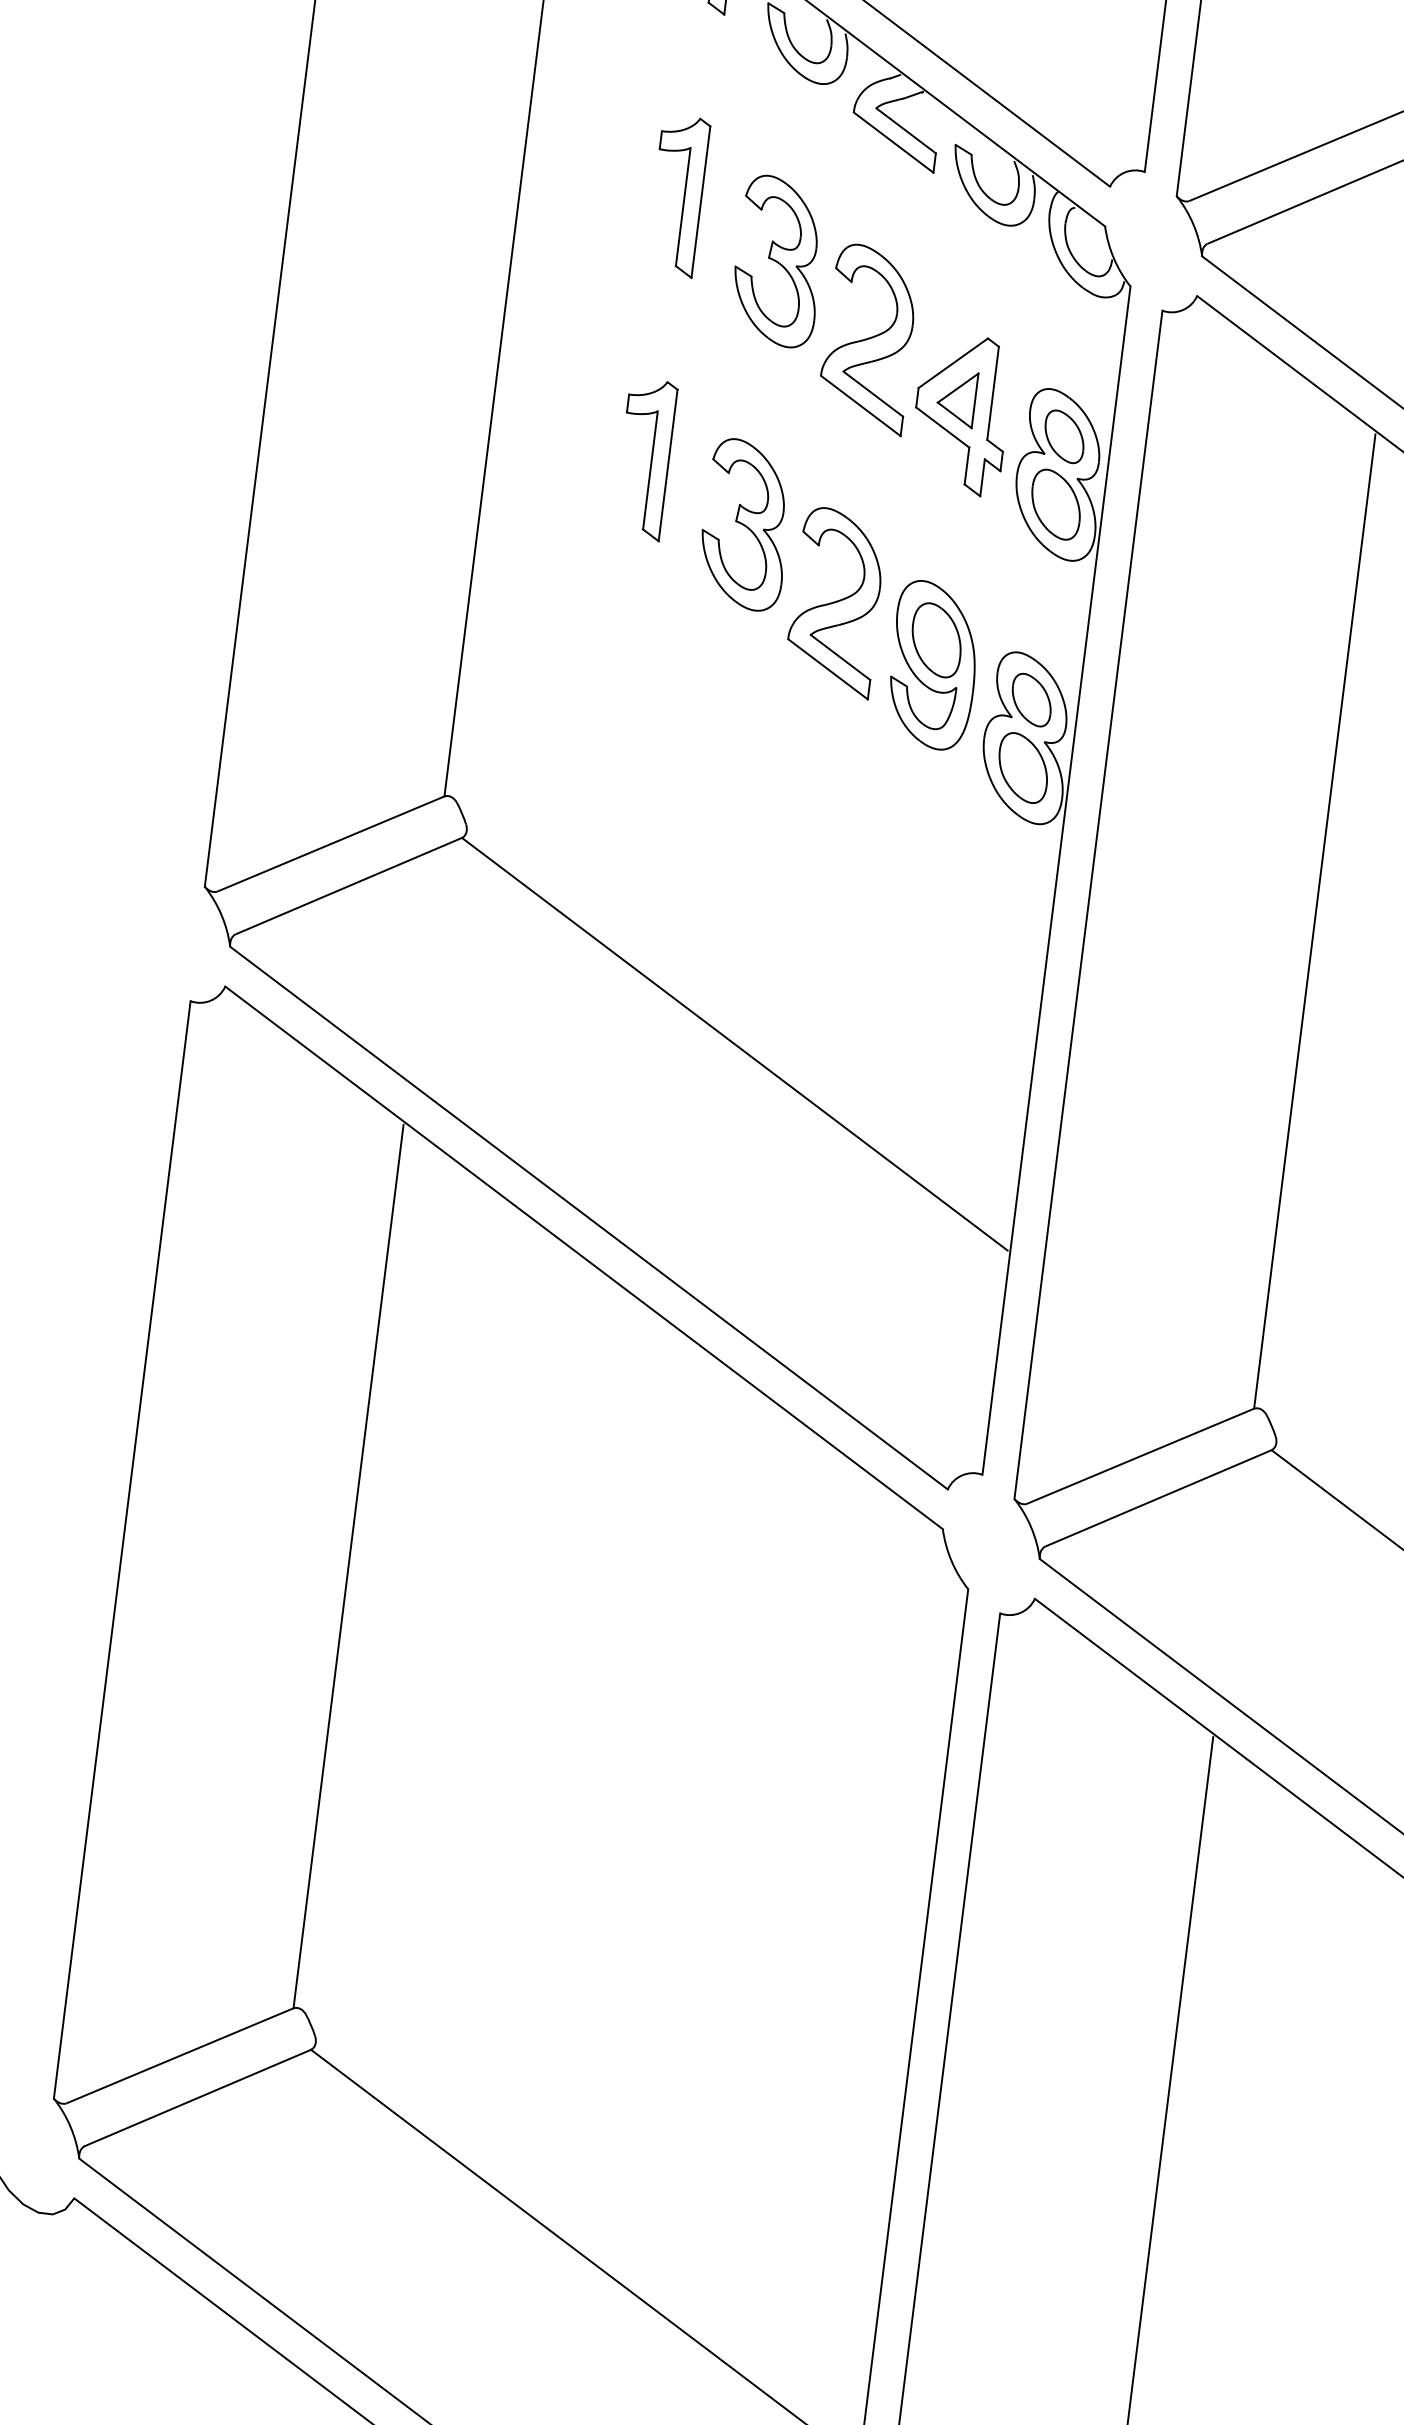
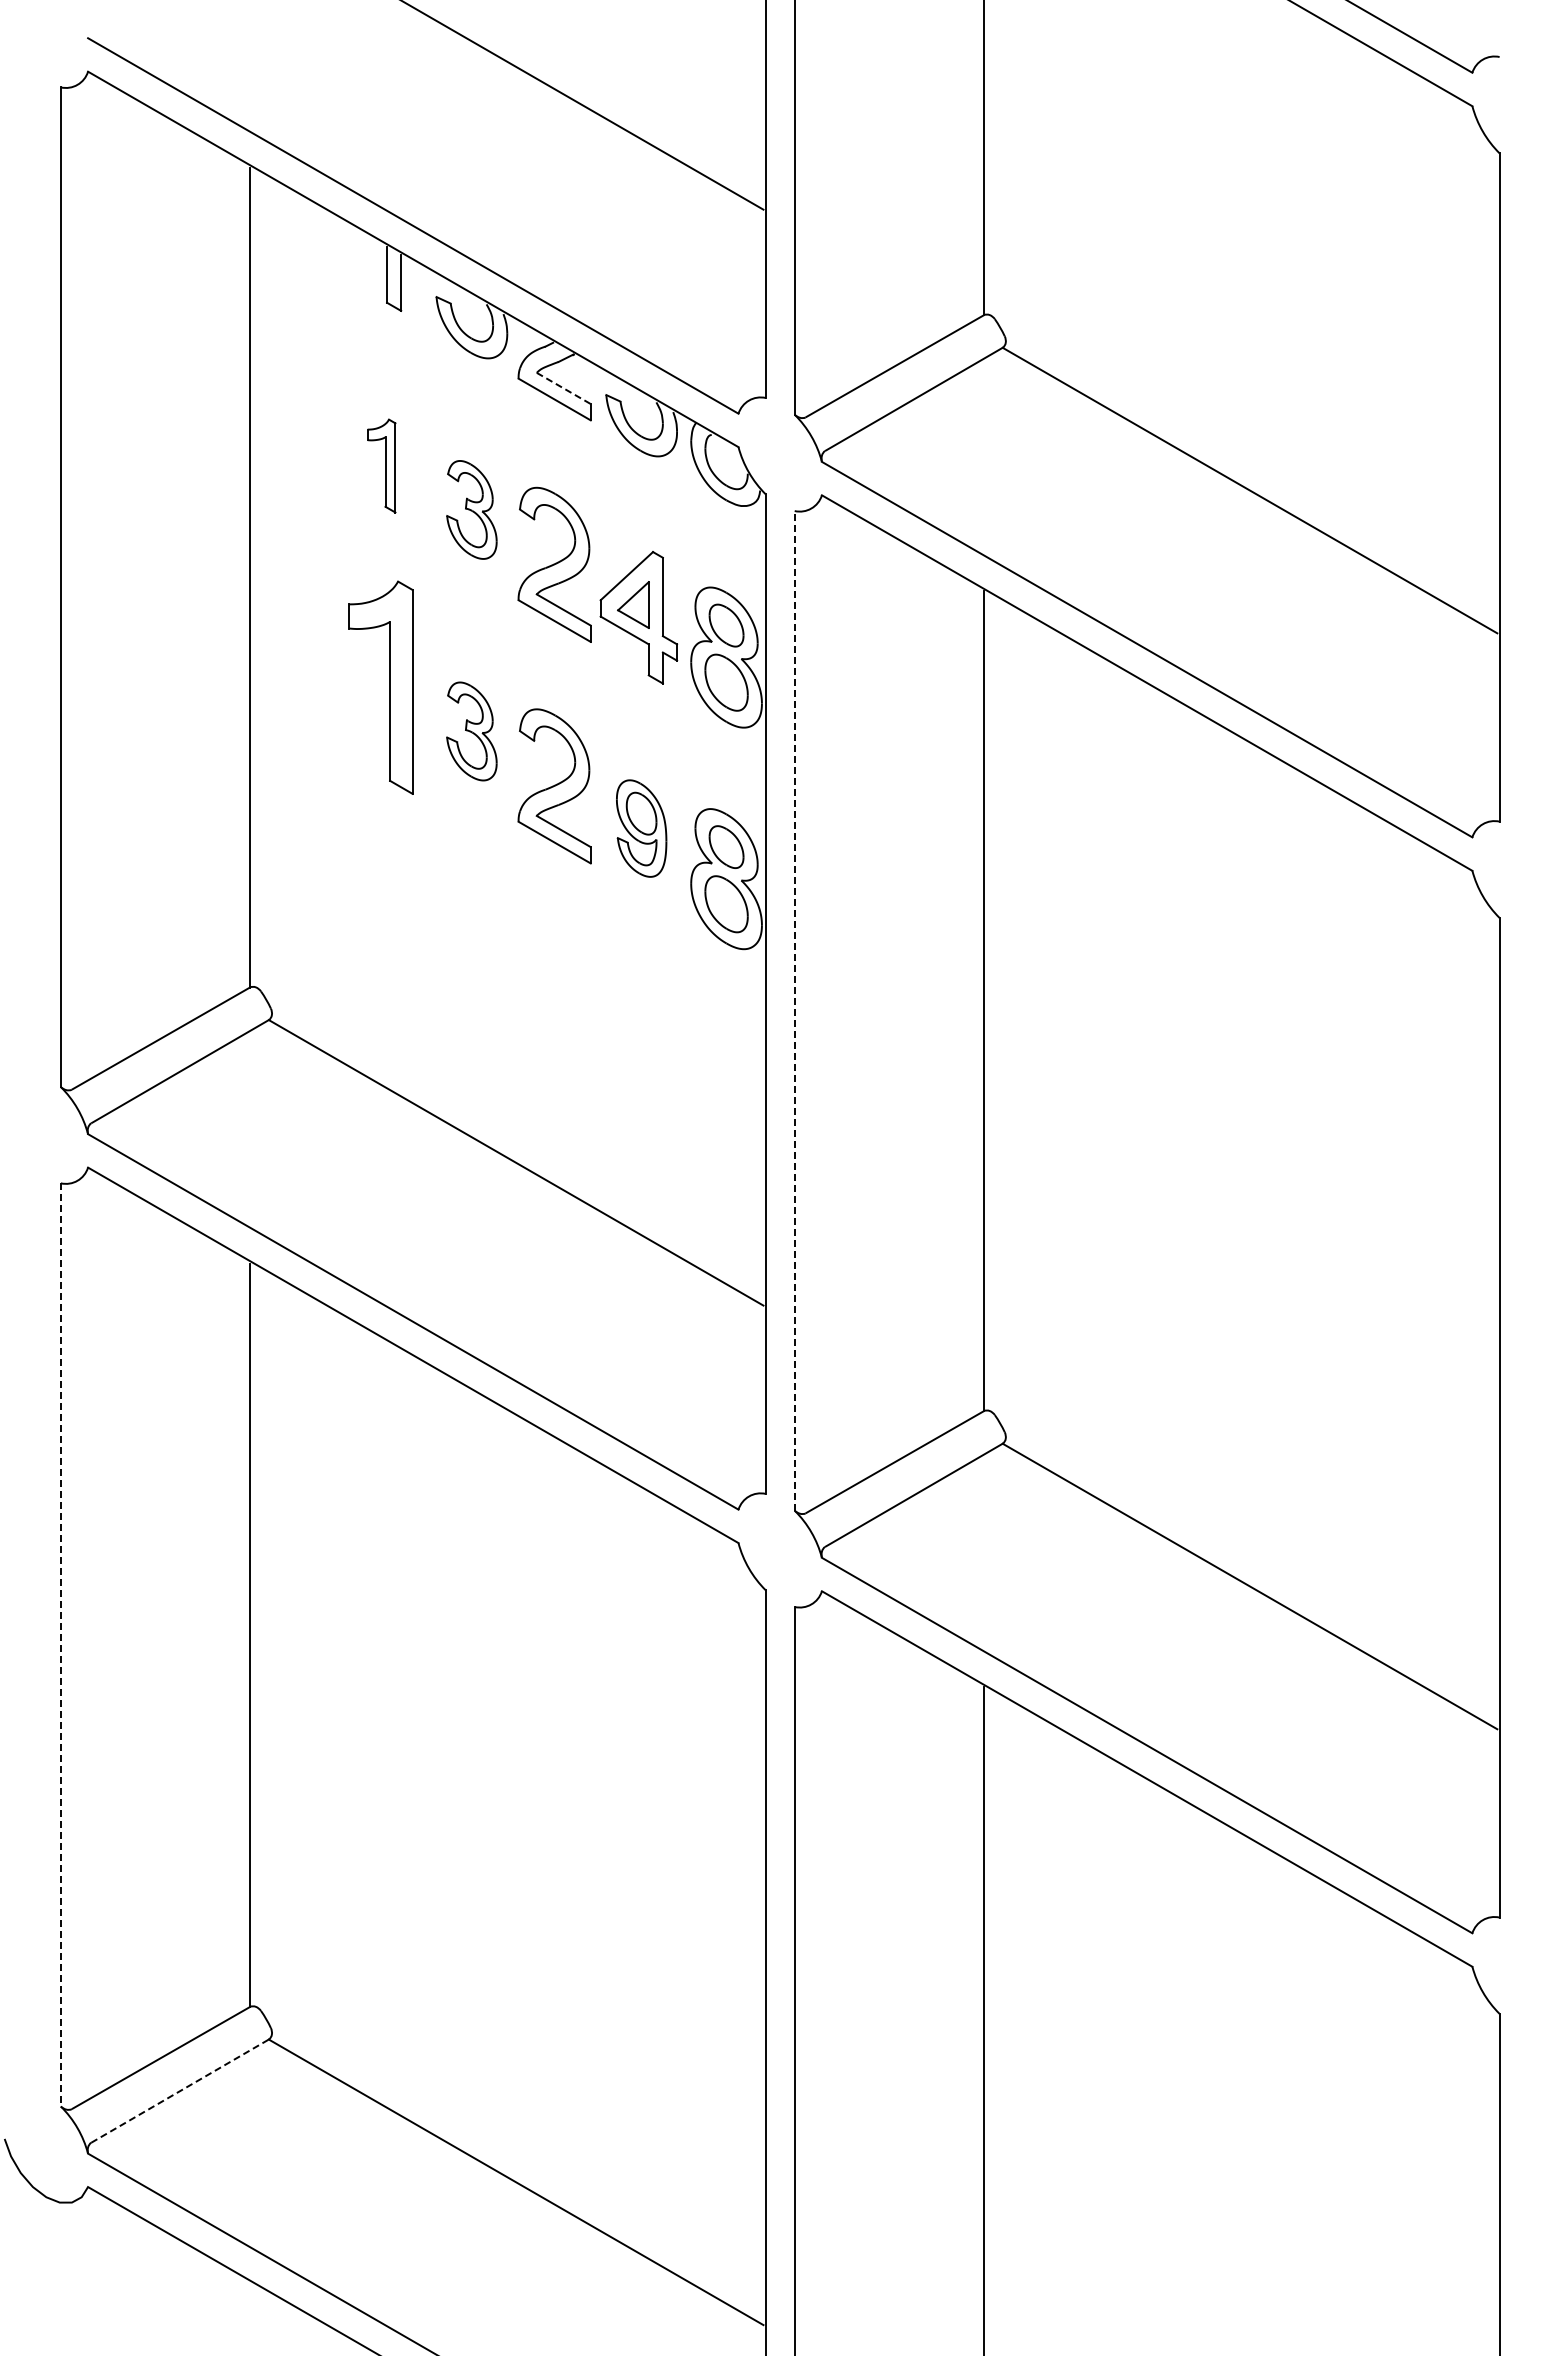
line: (906, 130) -> (564, 388), solid -> dashed
part: (678, 195) -> (381, 465), size x0.7
part: (778, 261) -> (471, 509), size x0.7
part: (645, 459) -> (381, 687), size x1.6
part: (745, 524) -> (471, 731), size x0.7
part: (933, 665) -> (641, 828), size x0.7
line: (1088, 904) -> (794, 1010), solid -> dashed
line: (121, 1549) -> (60, 1644), solid -> dashed
line: (198, 2098) -> (180, 2091), solid -> dashed

